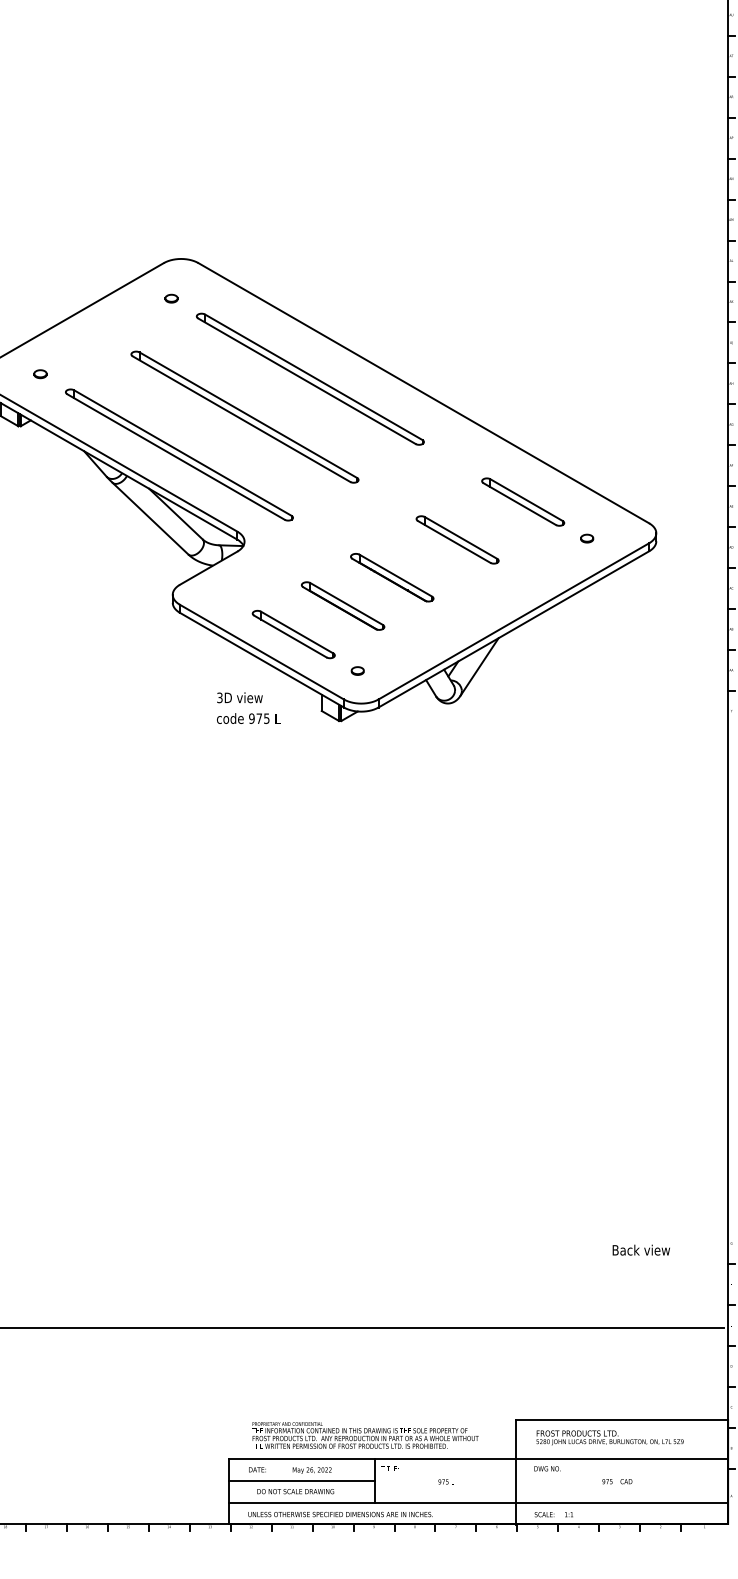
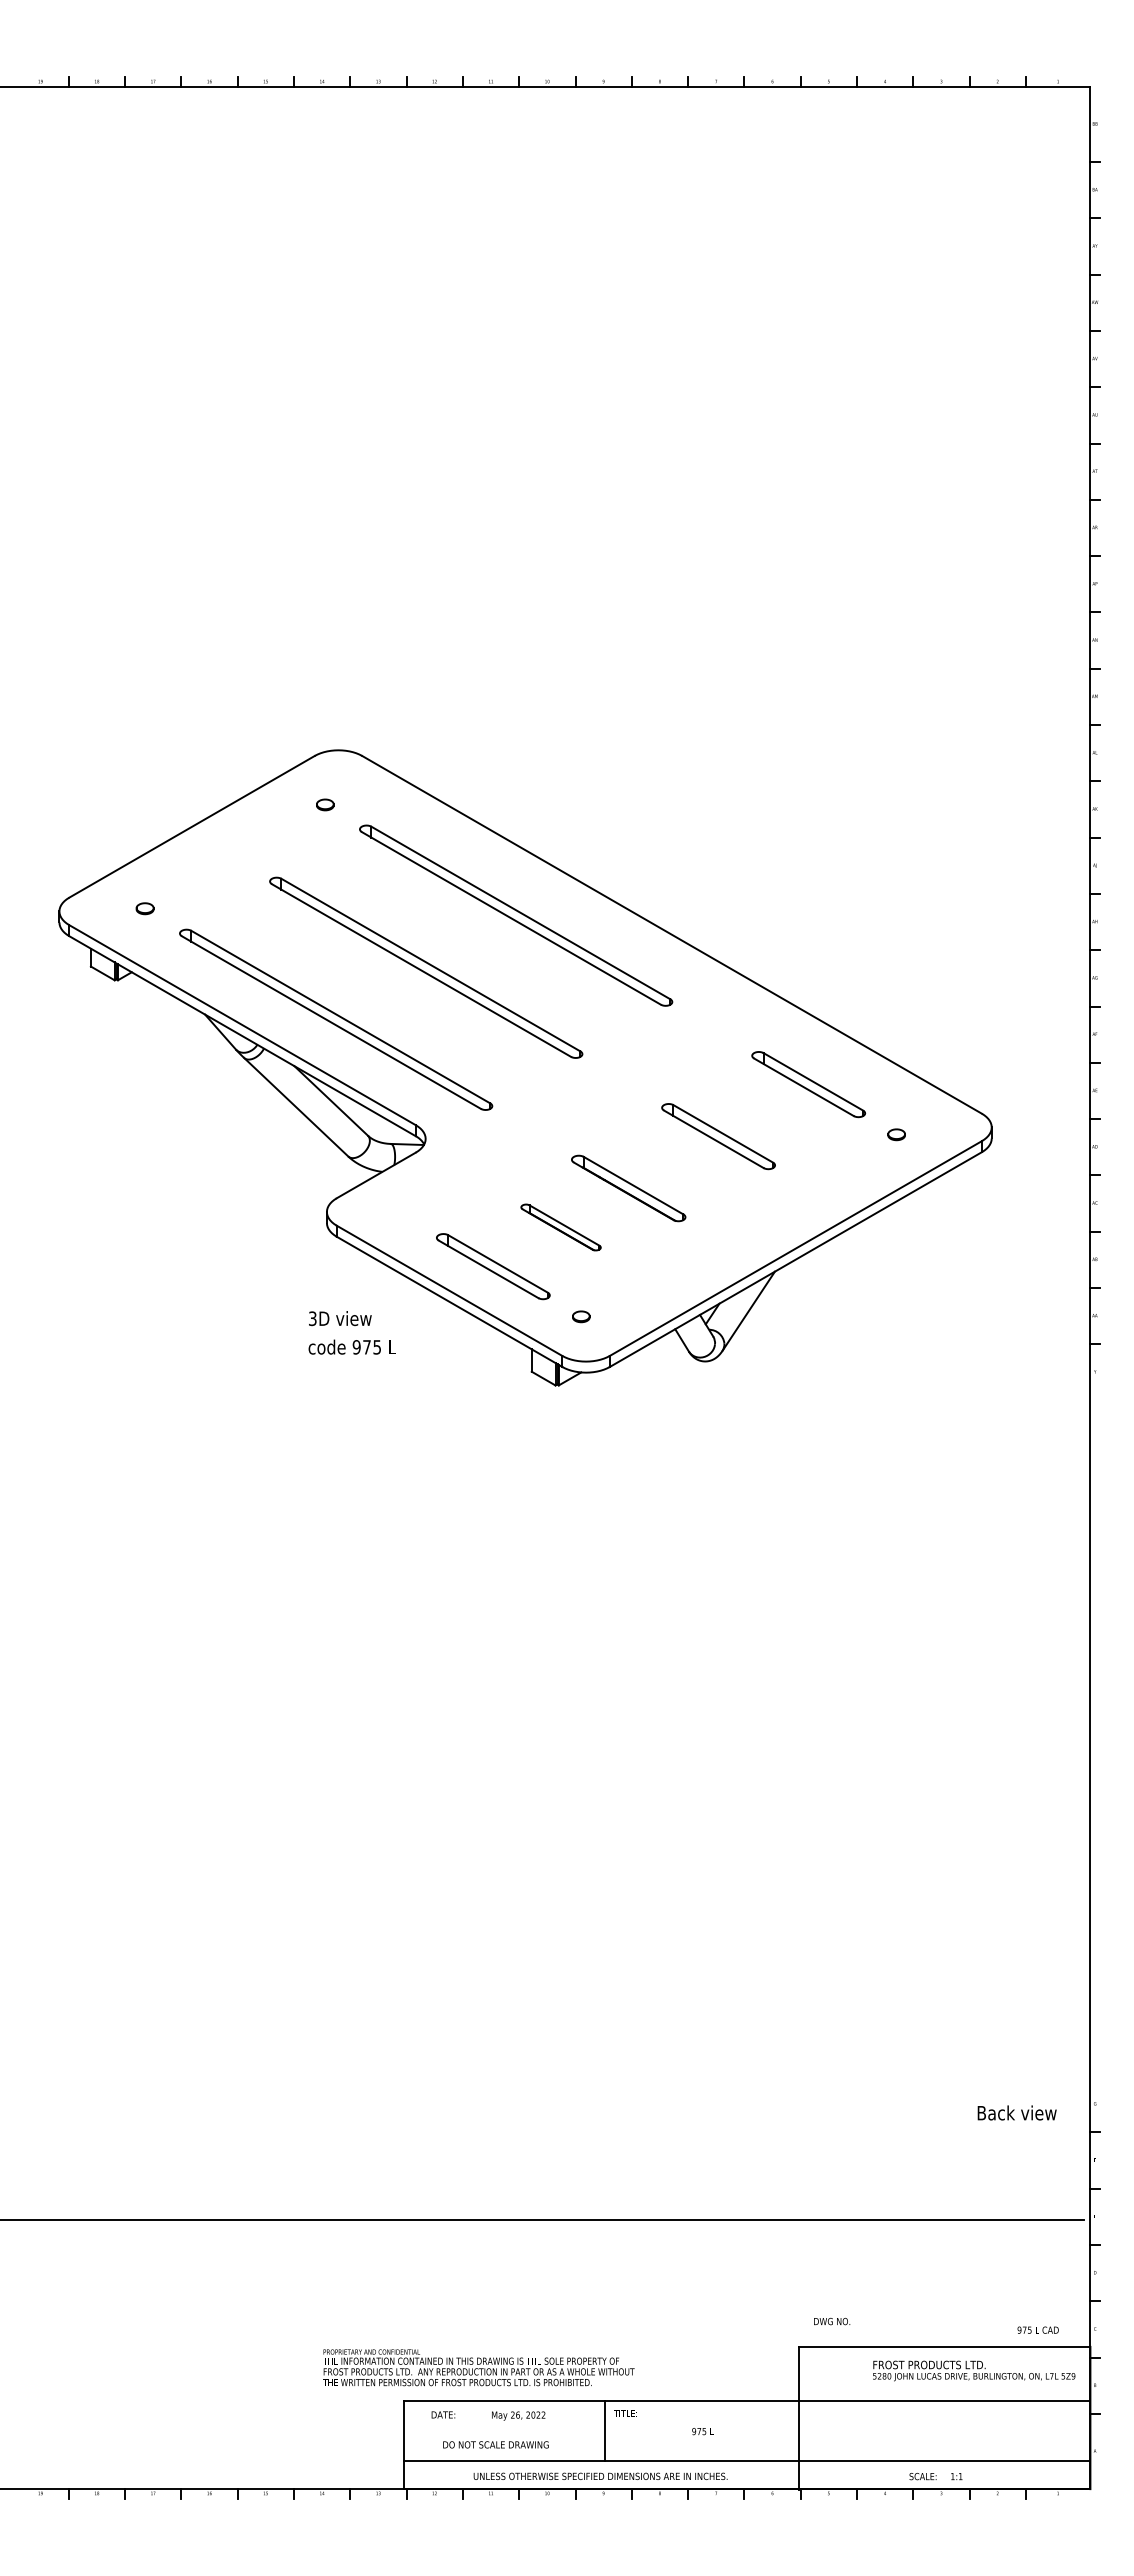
part: (342, 606) -> (560, 1227), size x0.7
text: (248, 707) -> (351, 1332), moved
text: (640, 1249) -> (1016, 2112), moved
text: (365, 1435) -> (478, 2367), moved
text: (610, 1437) -> (974, 2370), moved
text: (547, 1468) -> (832, 2321), moved
line: (301, 1481) -> (504, 2430), removed
text: (616, 1481) -> (1037, 2329), moved
text: (340, 1513) -> (600, 2475), moved
text: (553, 1514) -> (935, 2476), moved

